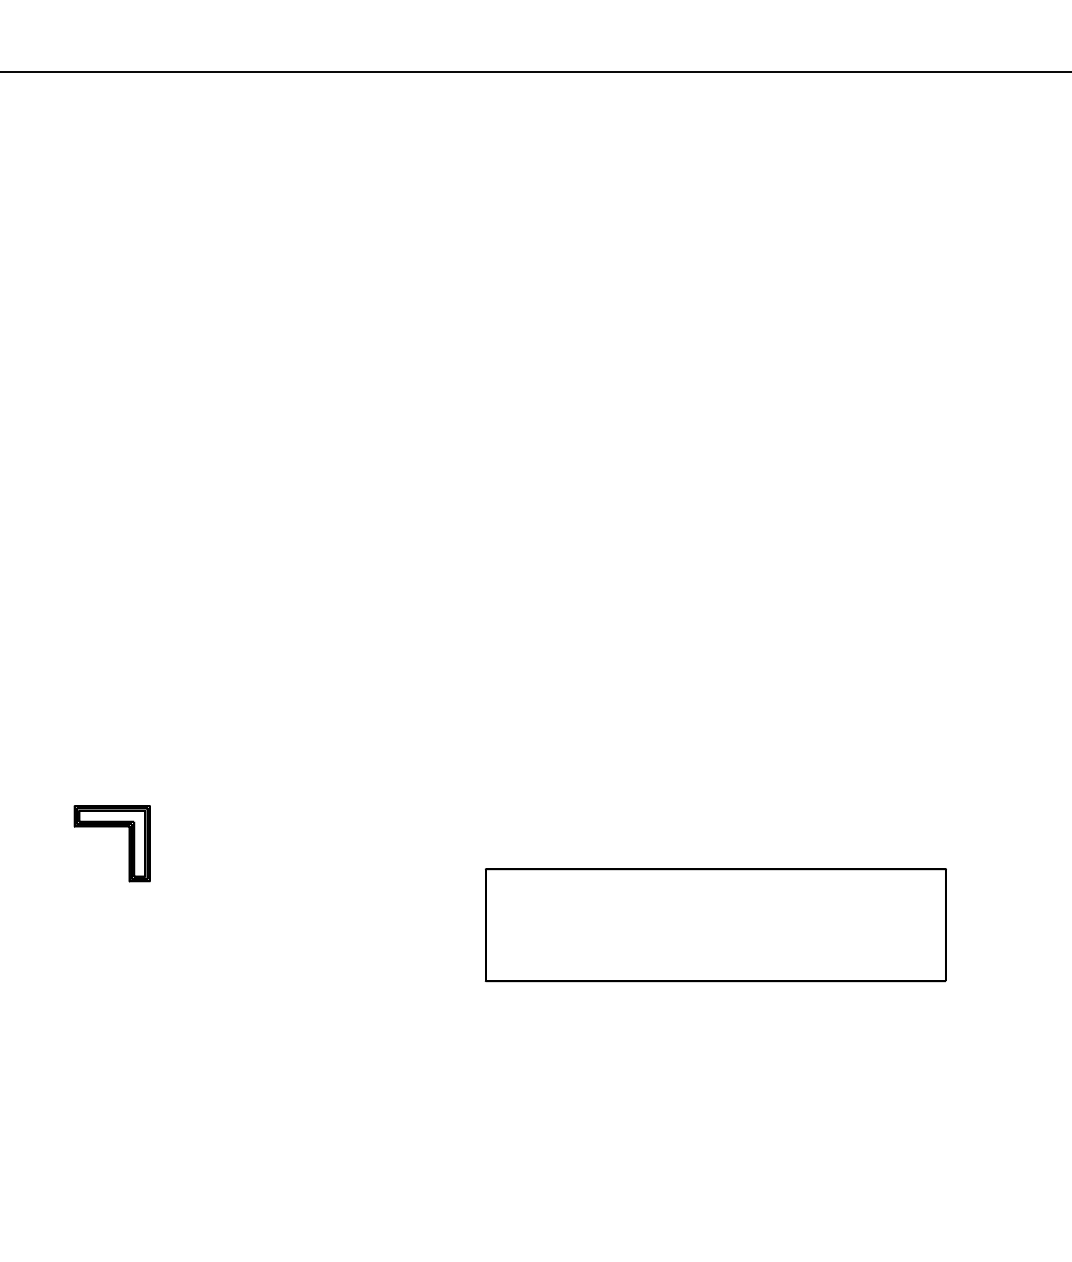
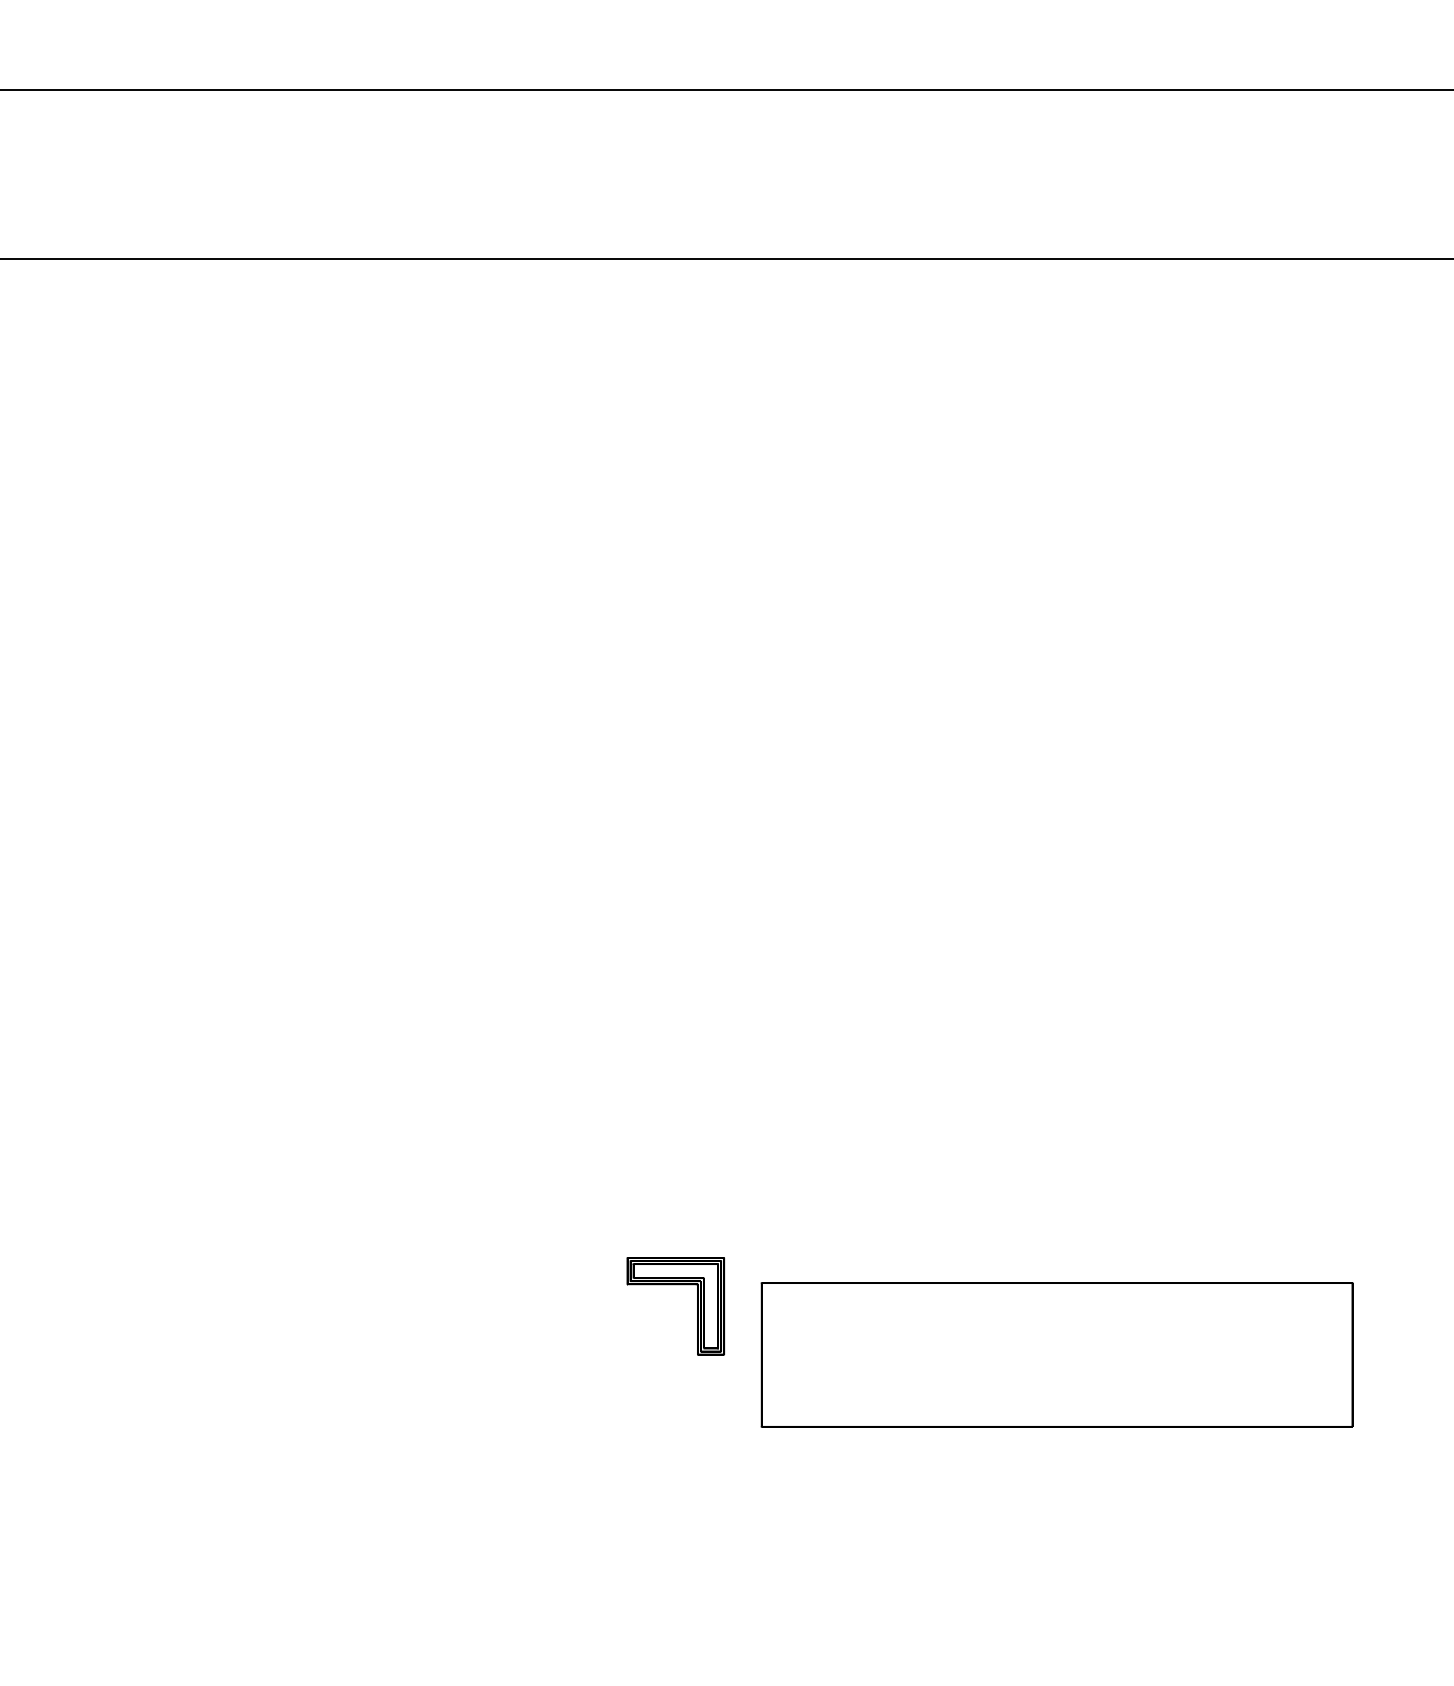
part: (112, 827) -> (675, 1285), moved

